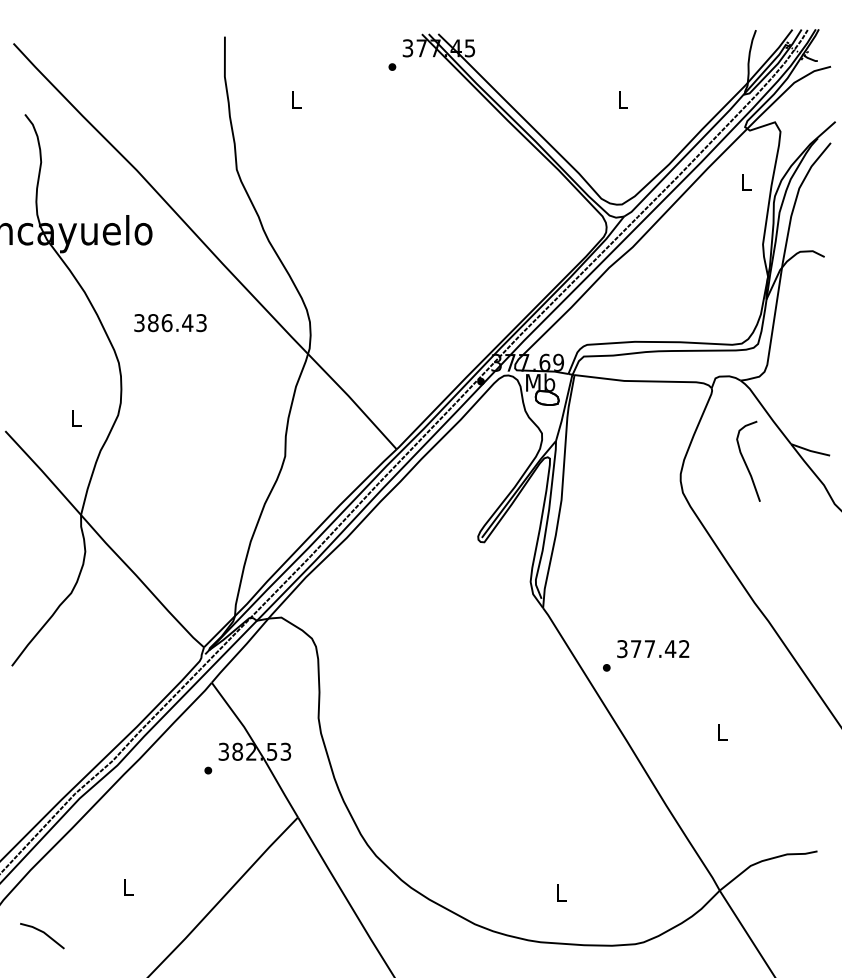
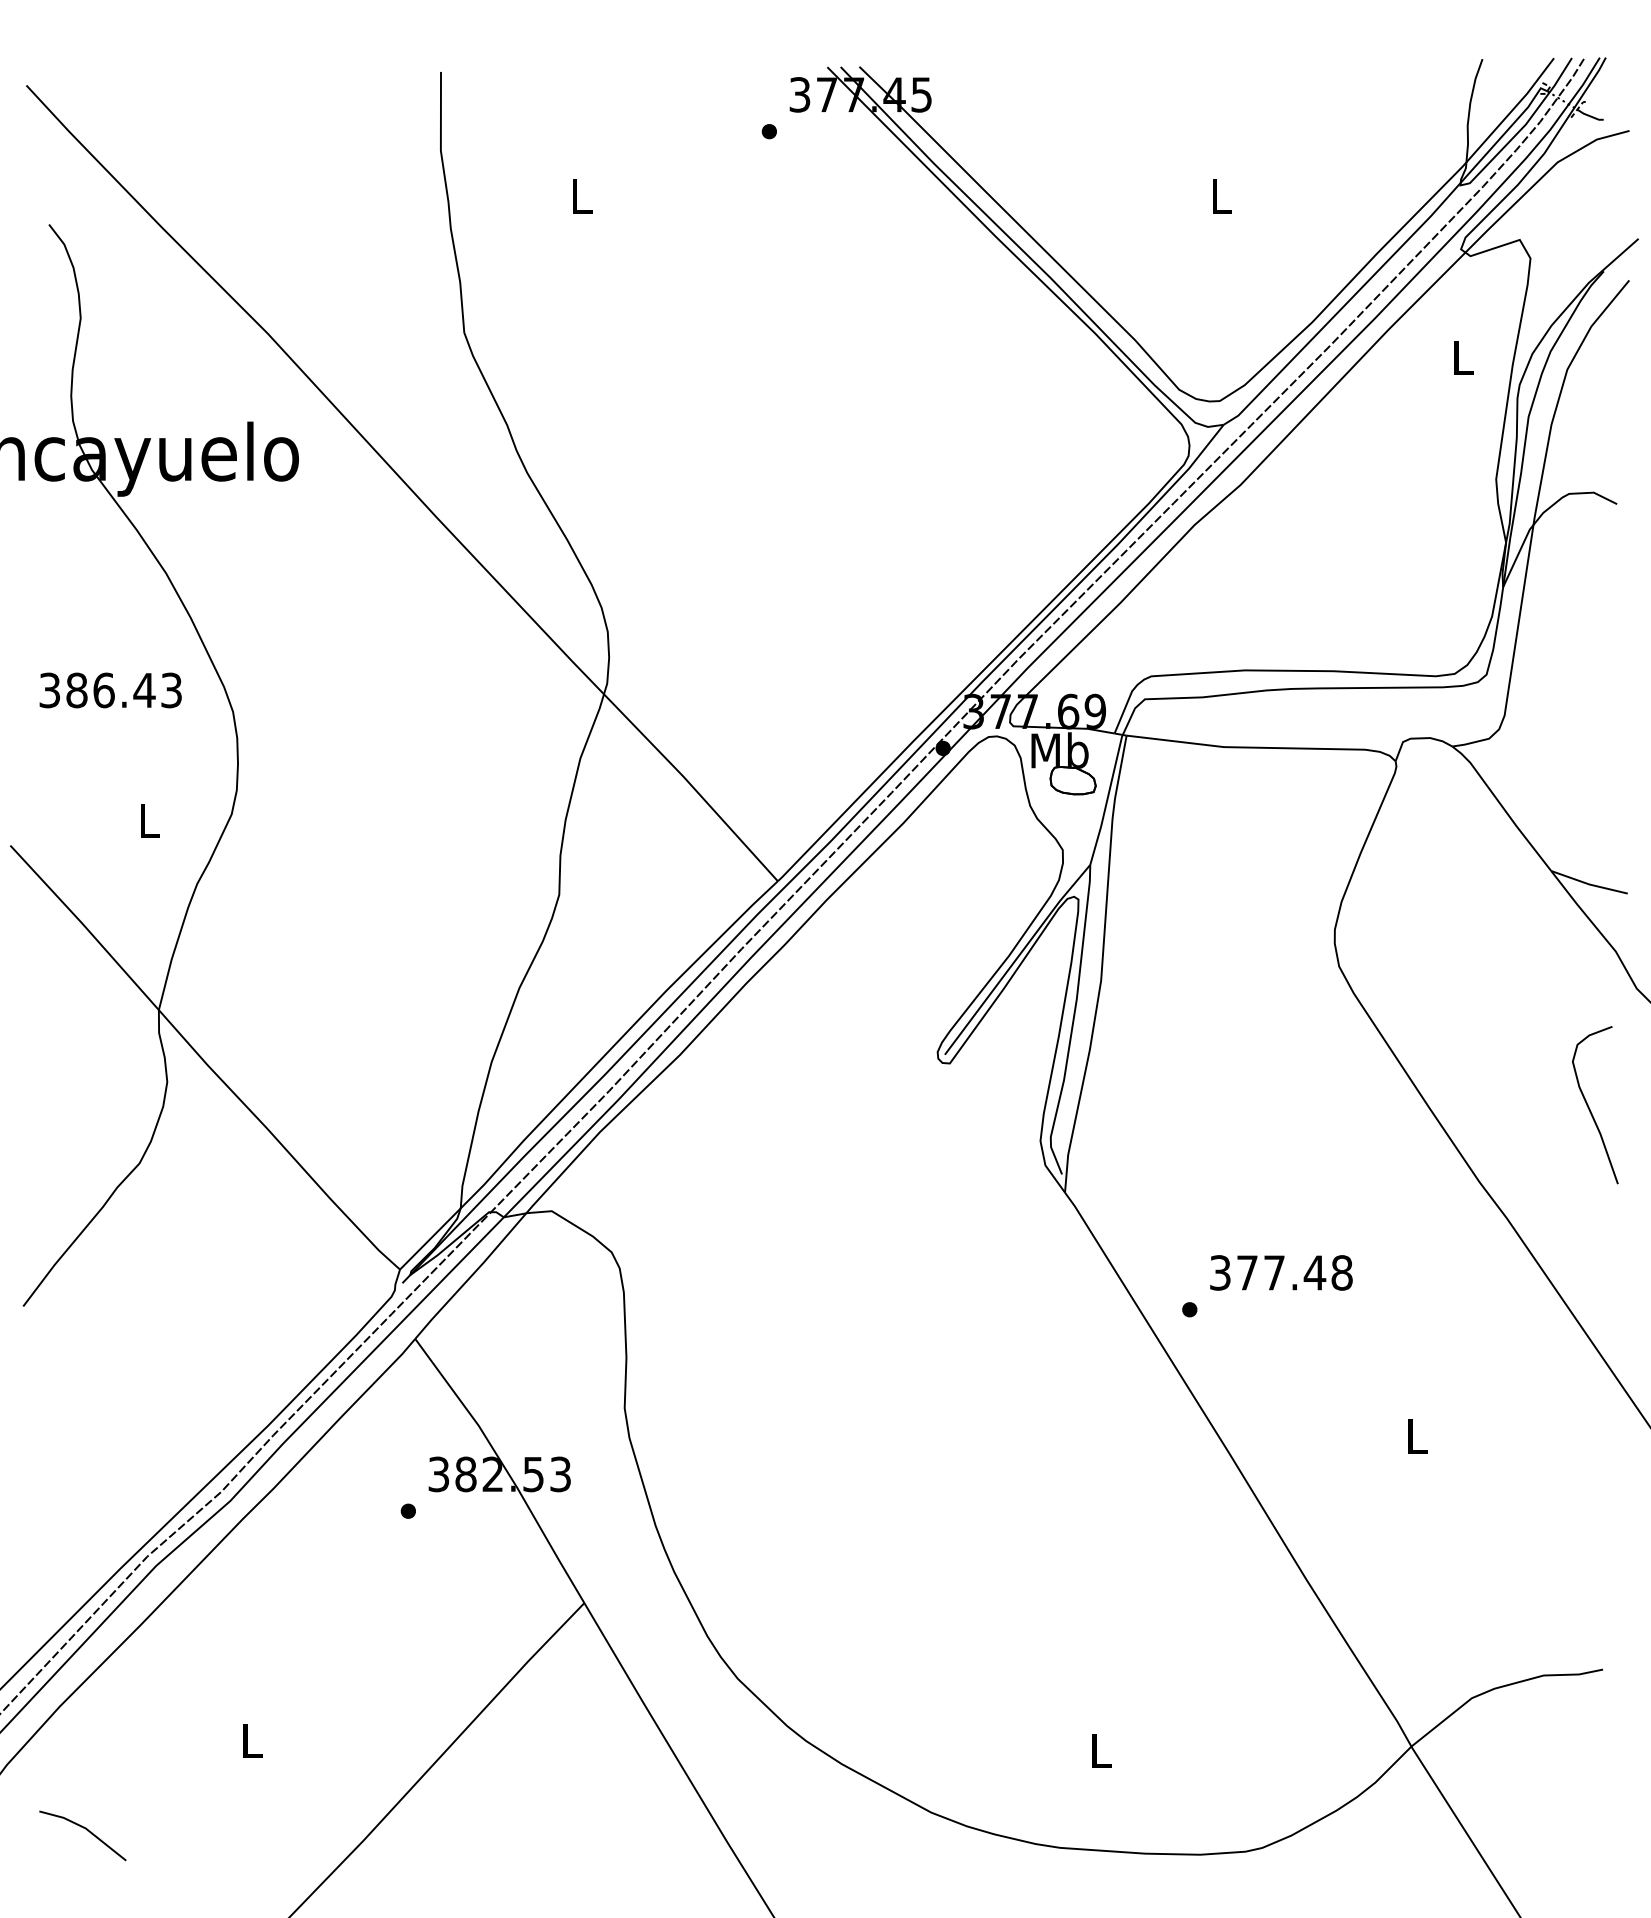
text: (170, 323) -> (110, 691), moved
curve: (745, 460) -> (1589, 1103), moved
text: (684, 649) -> (1342, 1273), 377.42 -> 377.48

